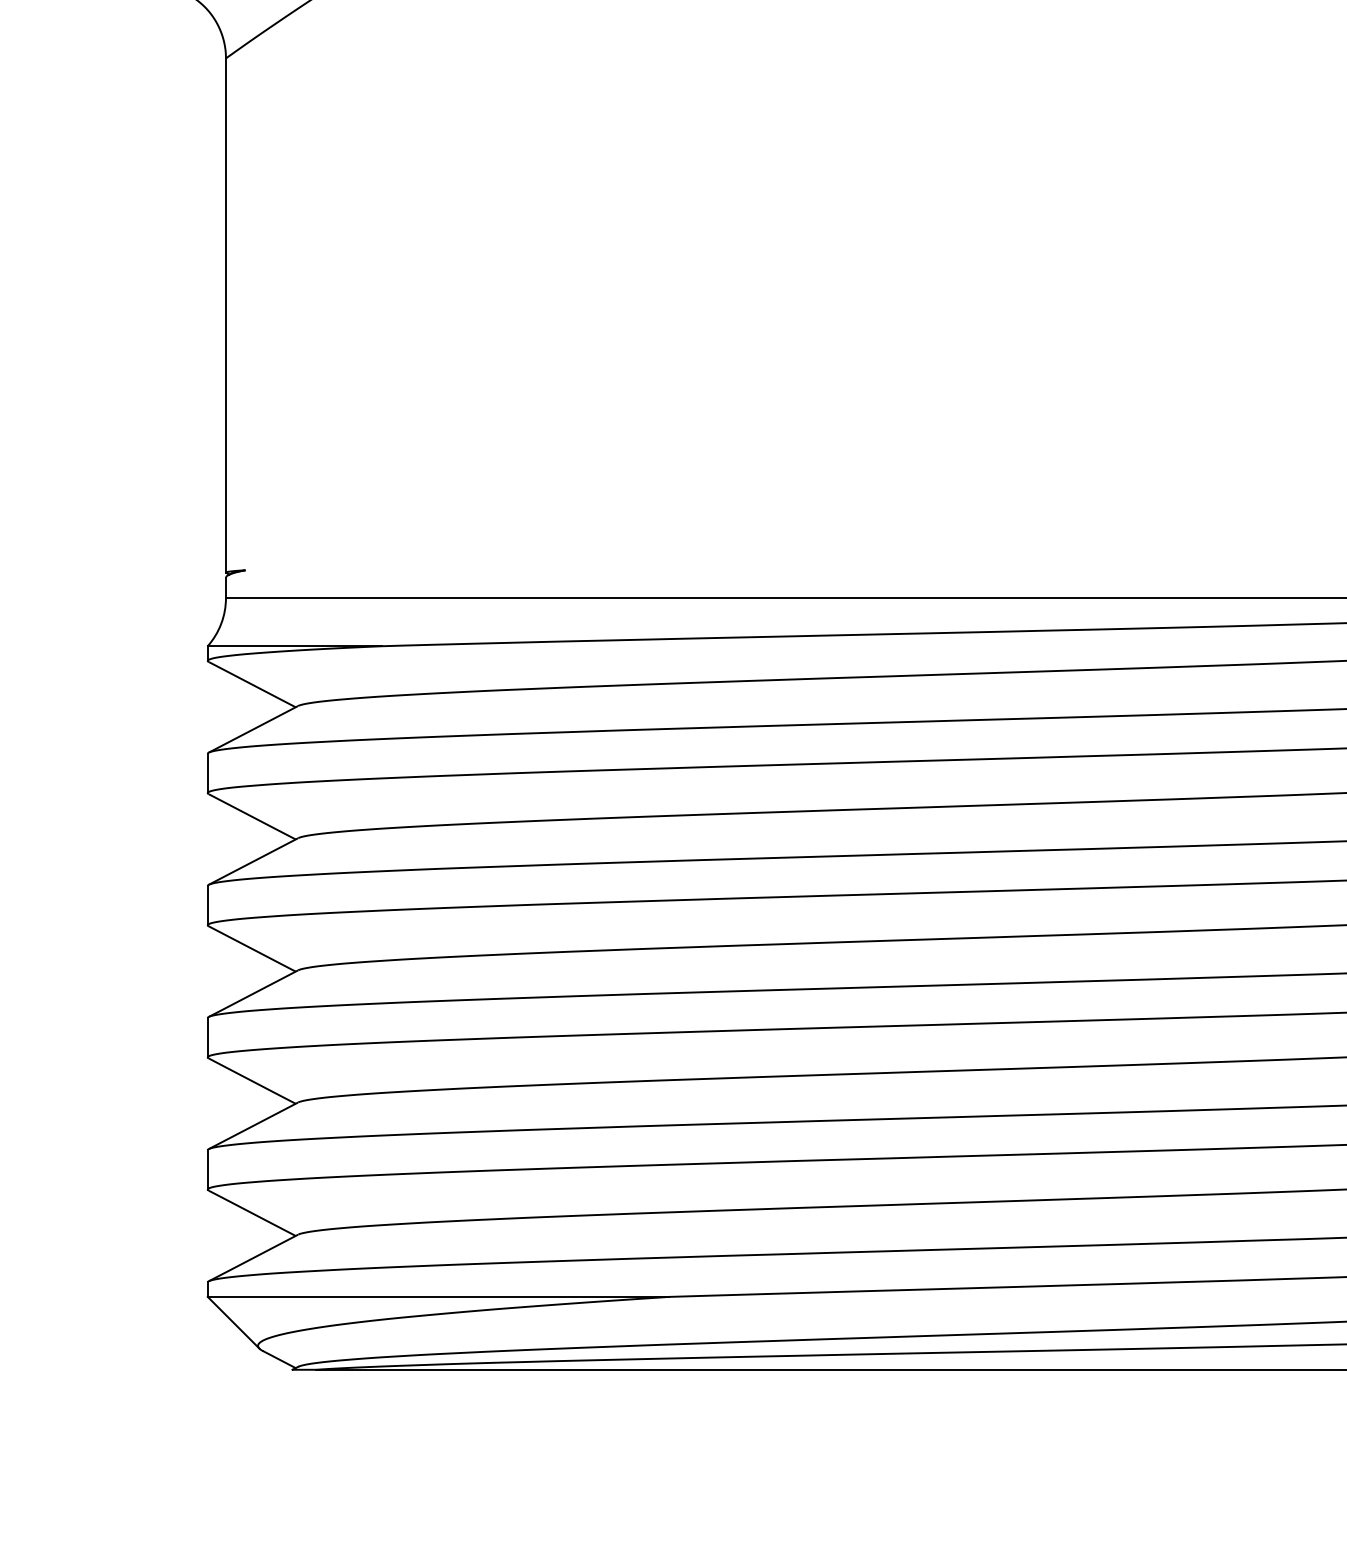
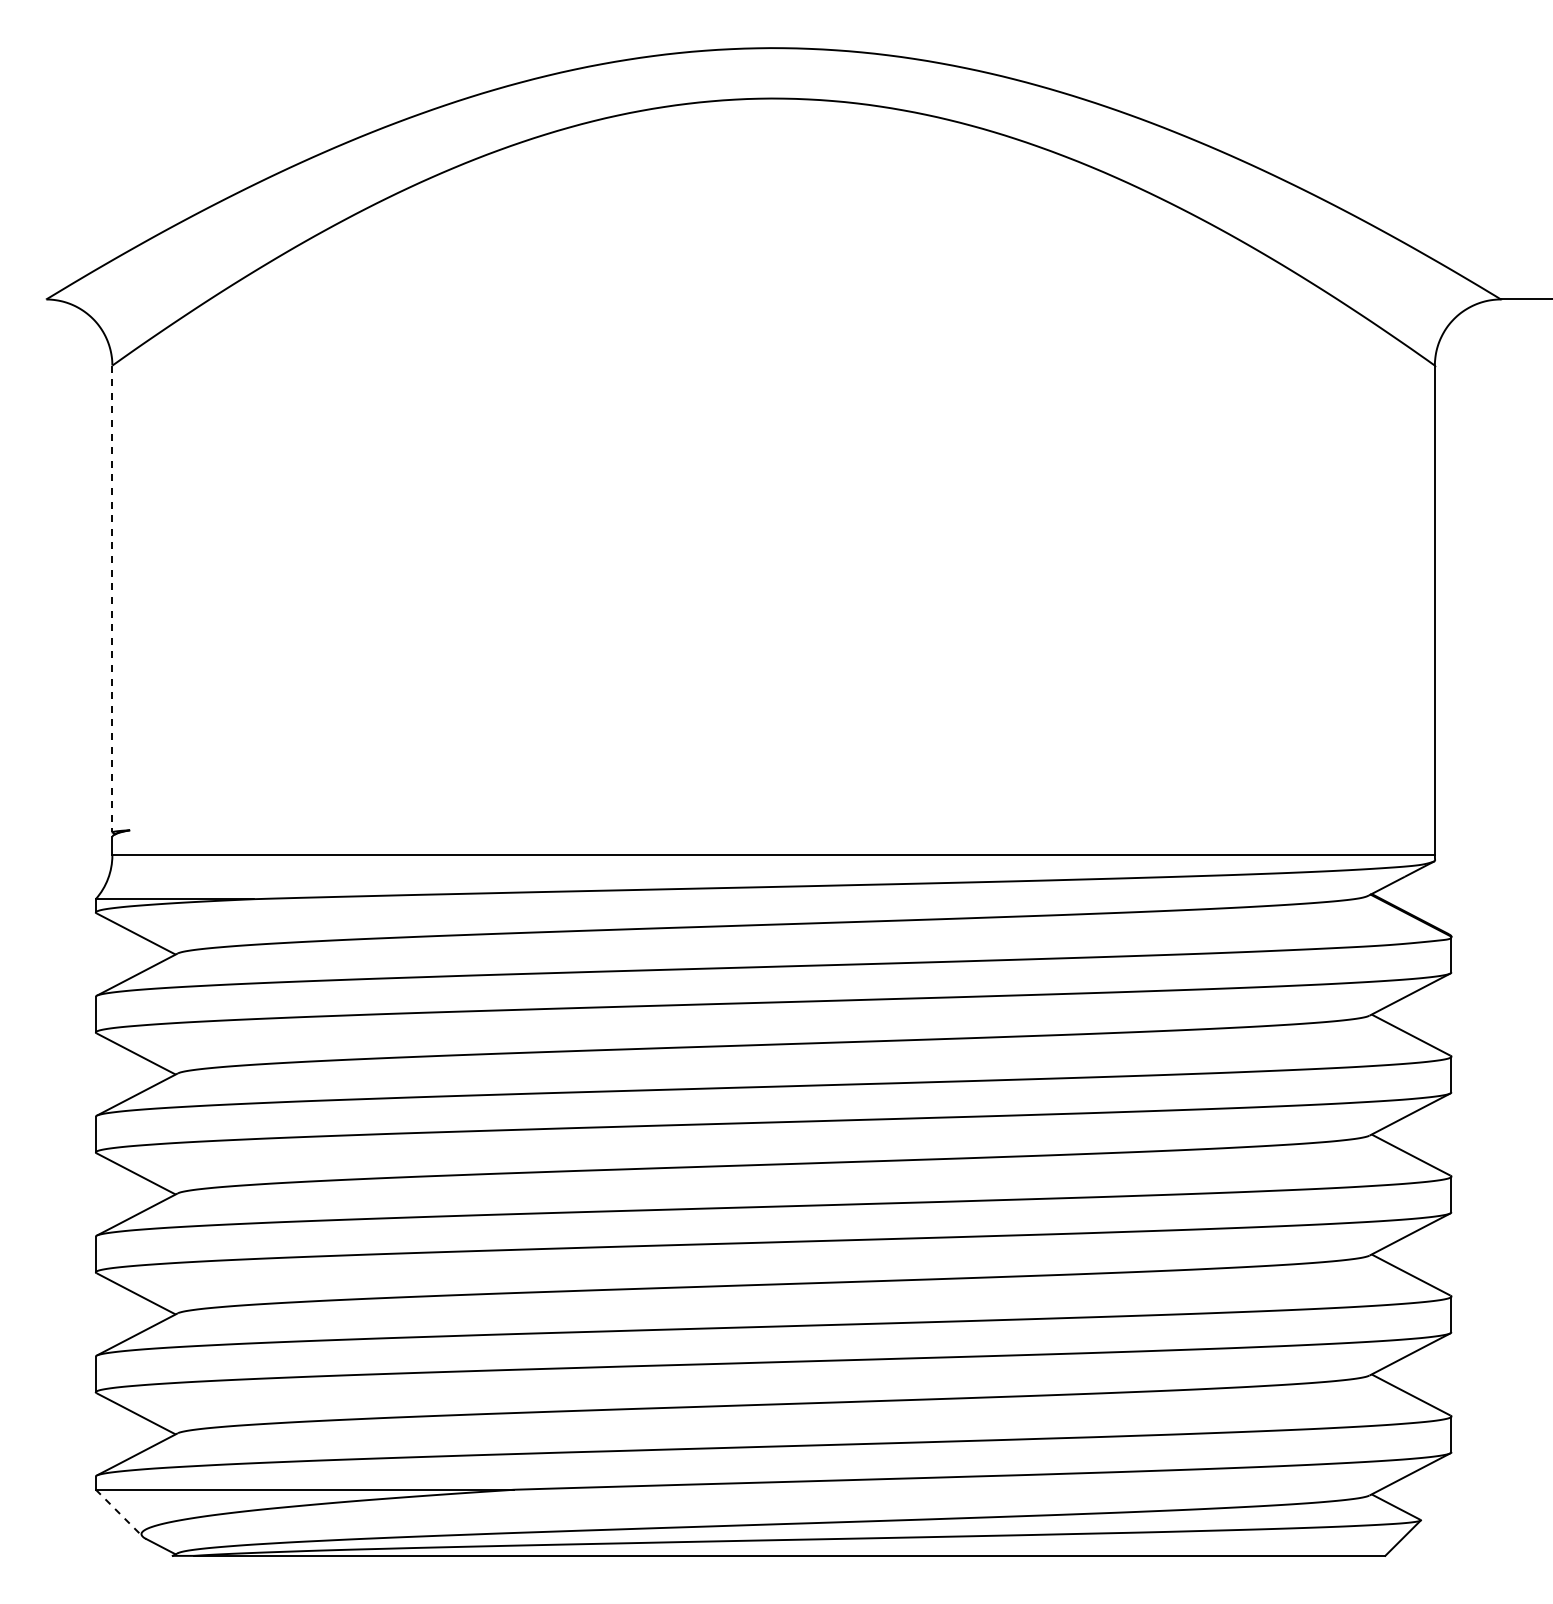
line: (226, 316) -> (112, 599), solid -> dashed
line: (233, 1323) -> (119, 1513), solid -> dashed

